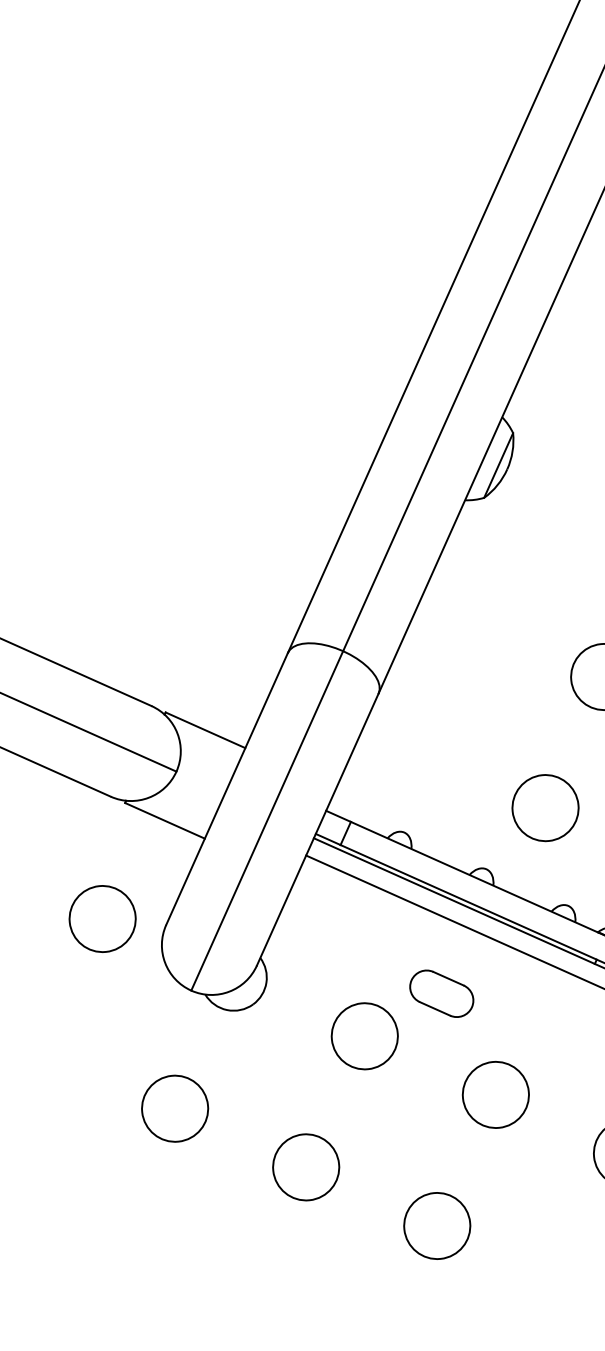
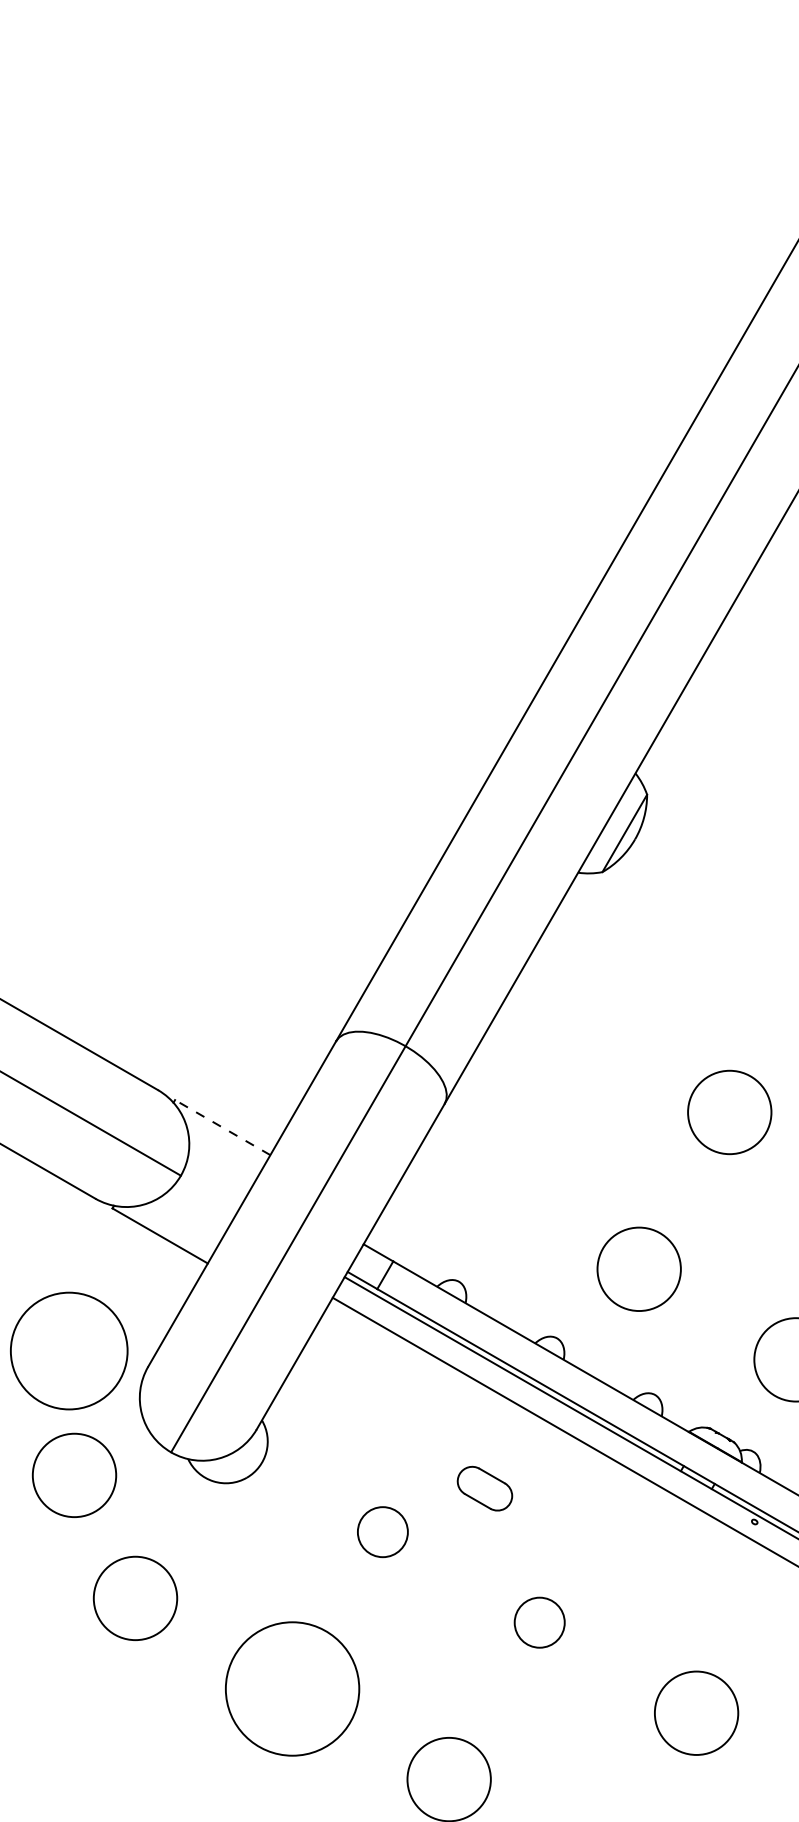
line: (205, 730) -> (222, 1127), solid -> dashed
circle: (102, 918) -> (68, 1350), size x1.4
part: (441, 993) -> (484, 1488), size x0.7
circle: (116, 1015) -> (74, 1474), added
circle: (364, 1035) -> (382, 1531), size x0.6
circle: (495, 1094) -> (539, 1622), size x0.6
circle: (305, 1167) -> (291, 1688), size x1.6

